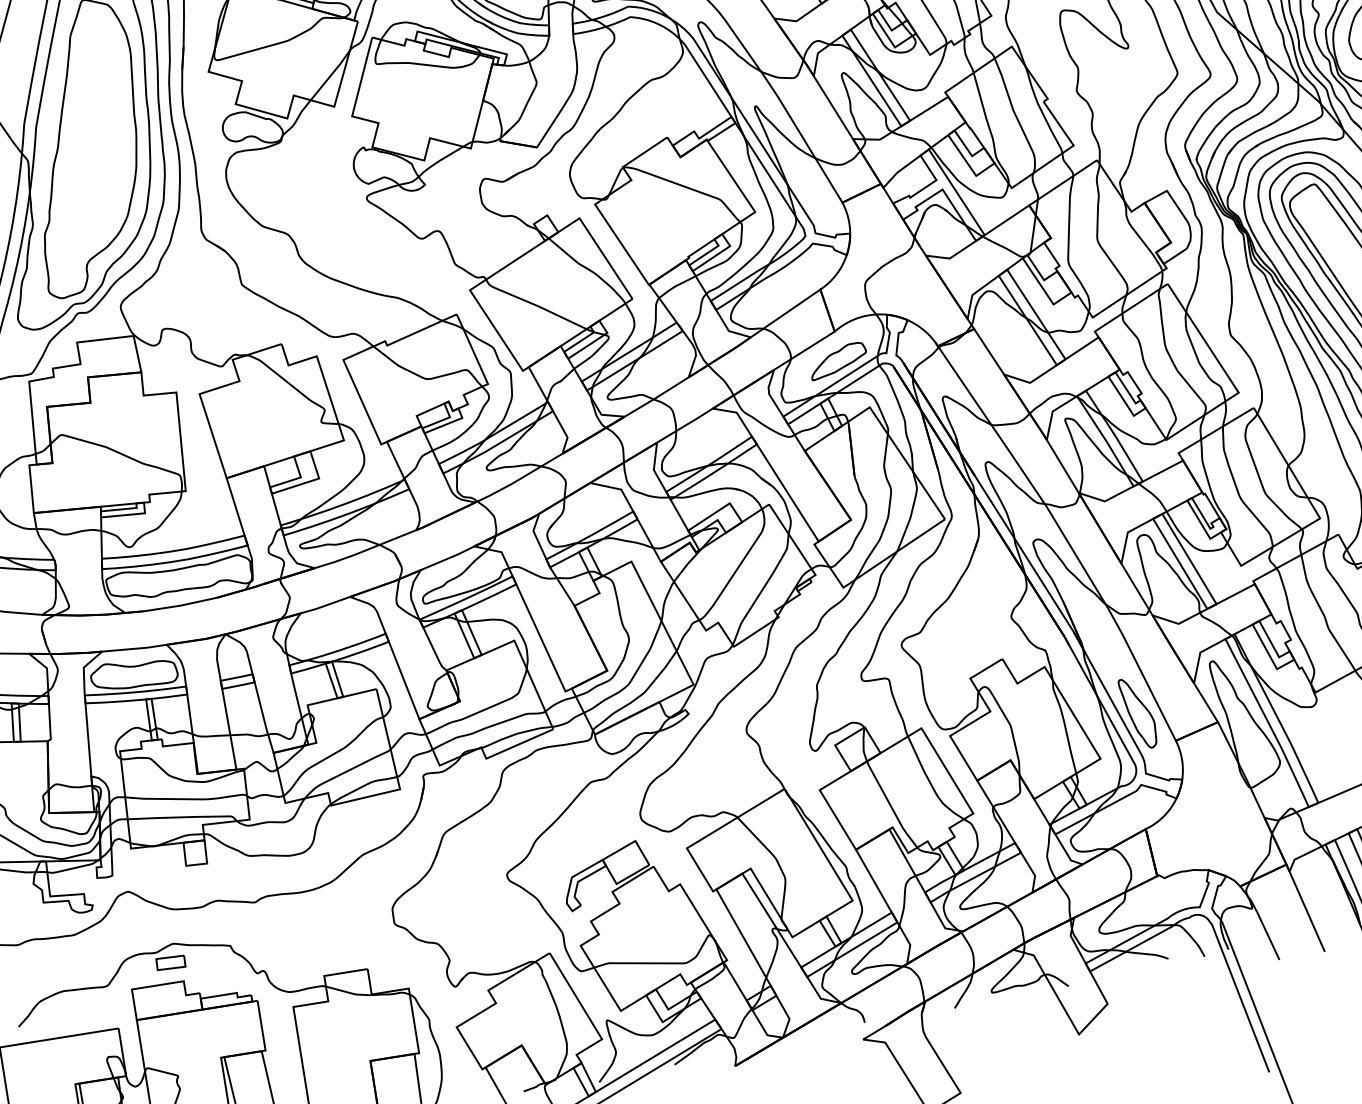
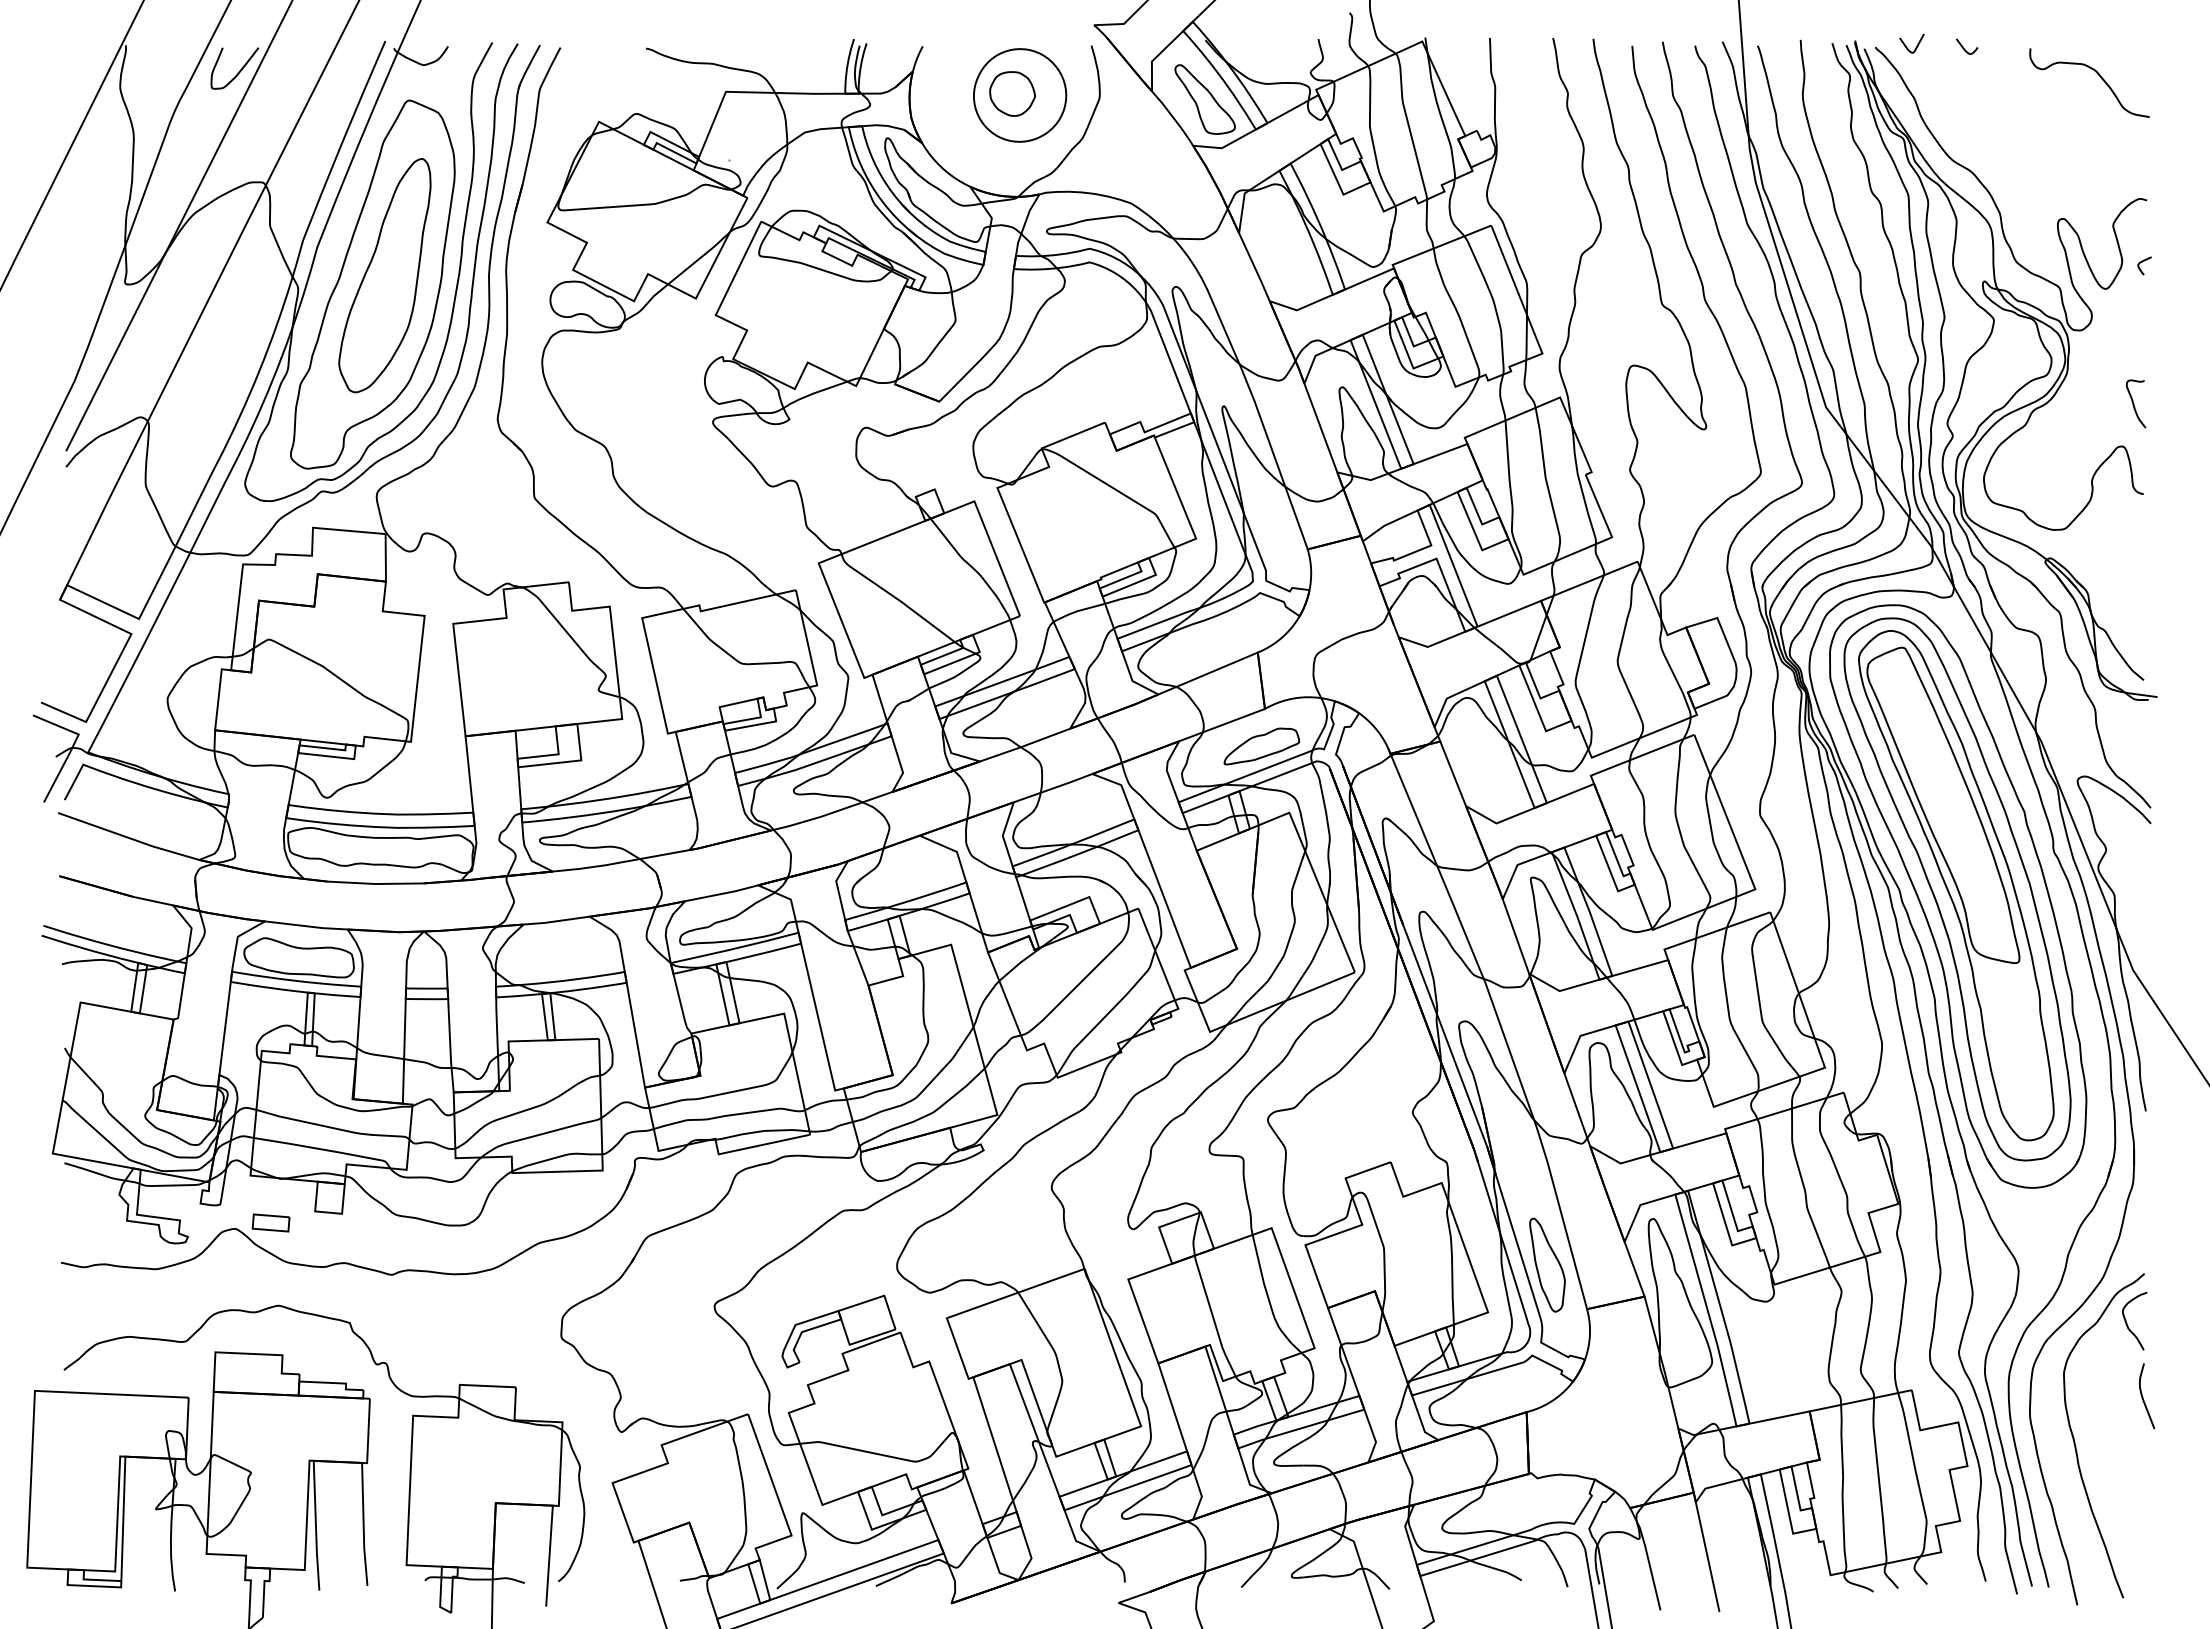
part: (92, 138) -> (384, 275), added
part: (170, 962) -> (270, 1222), moved

